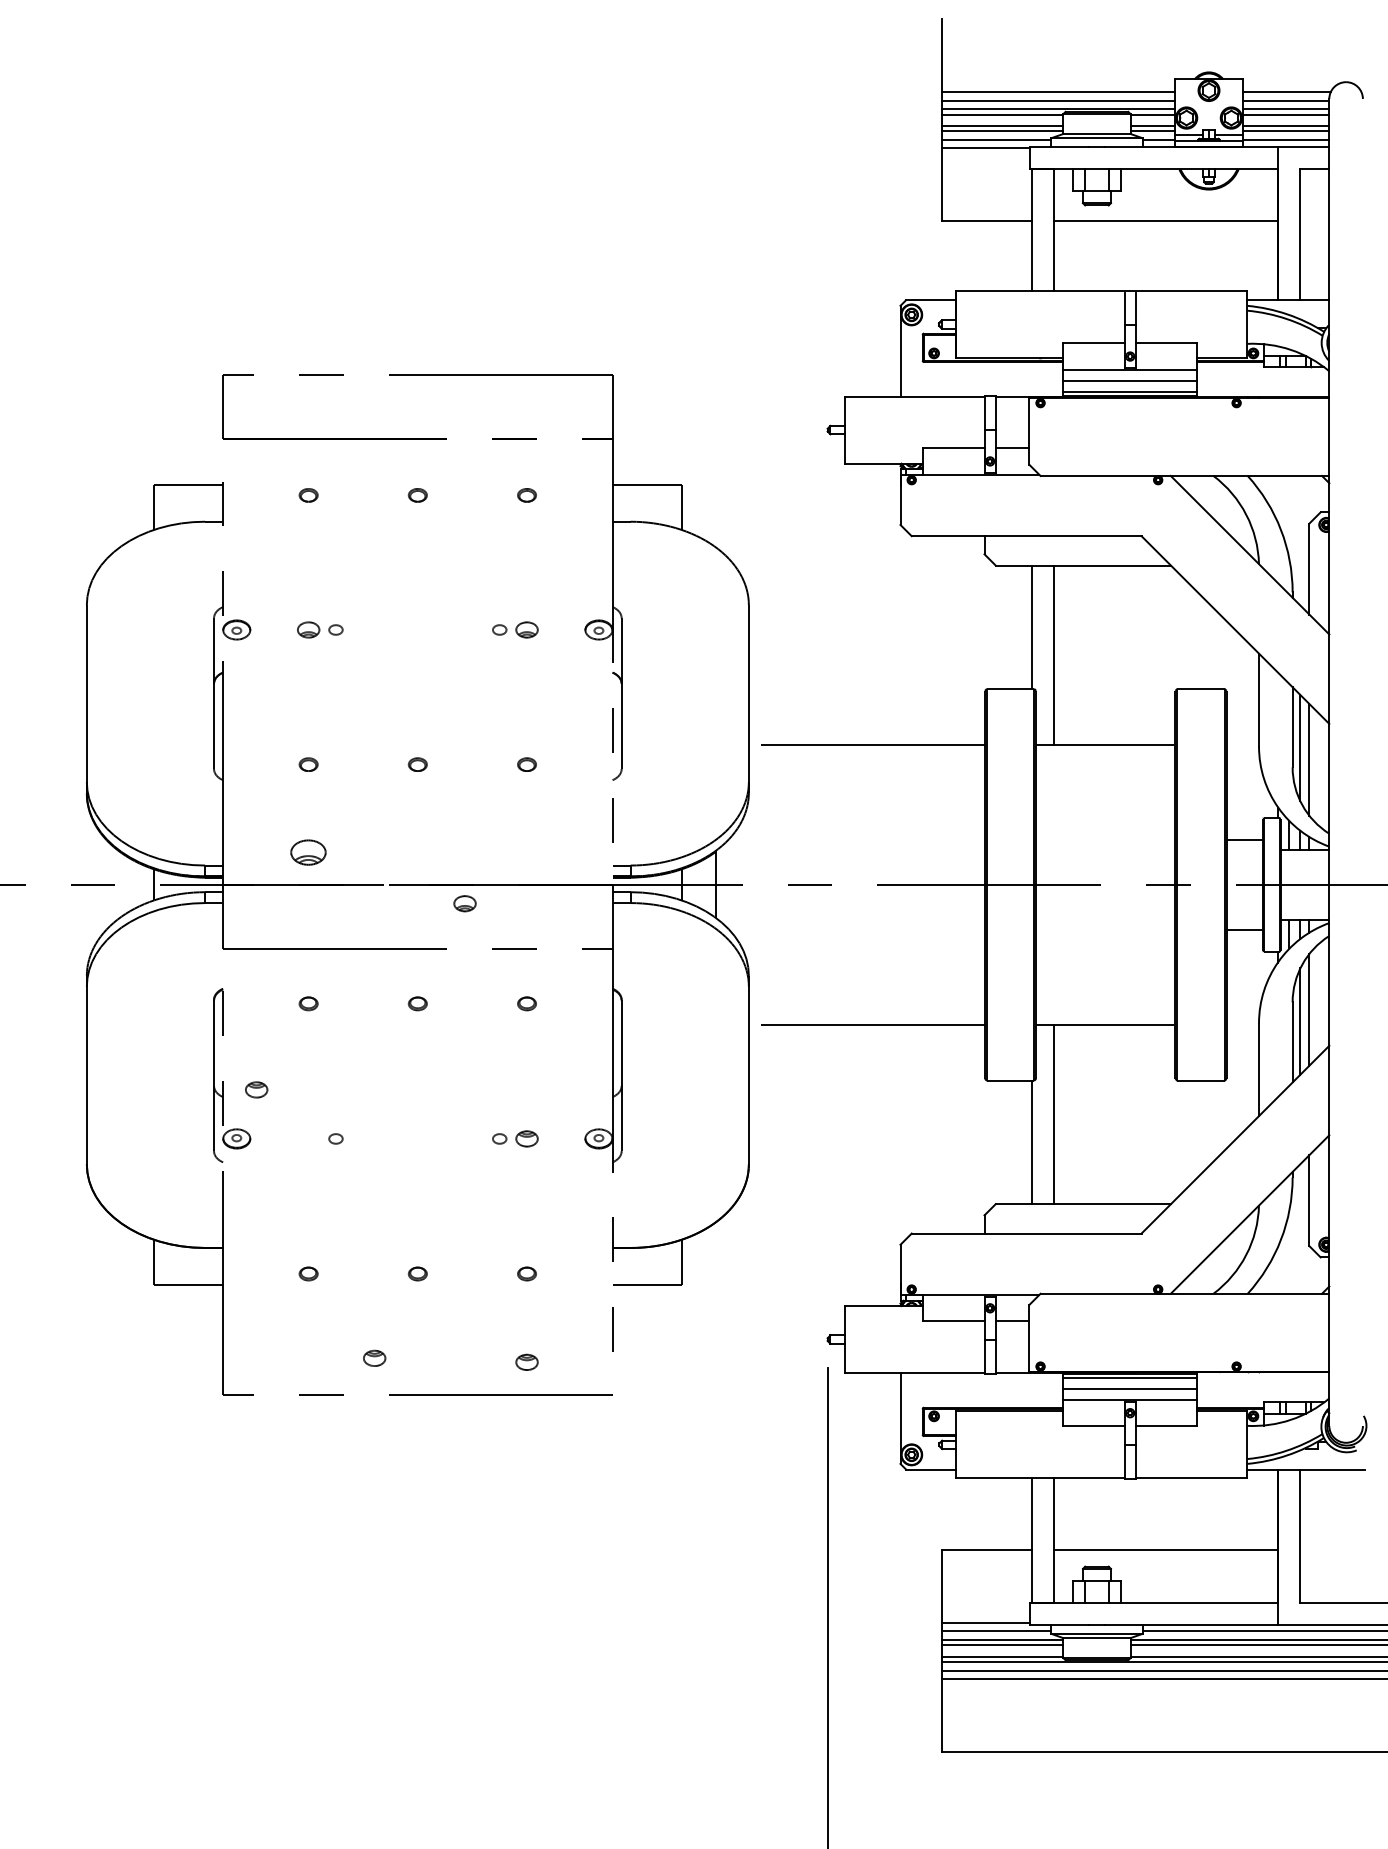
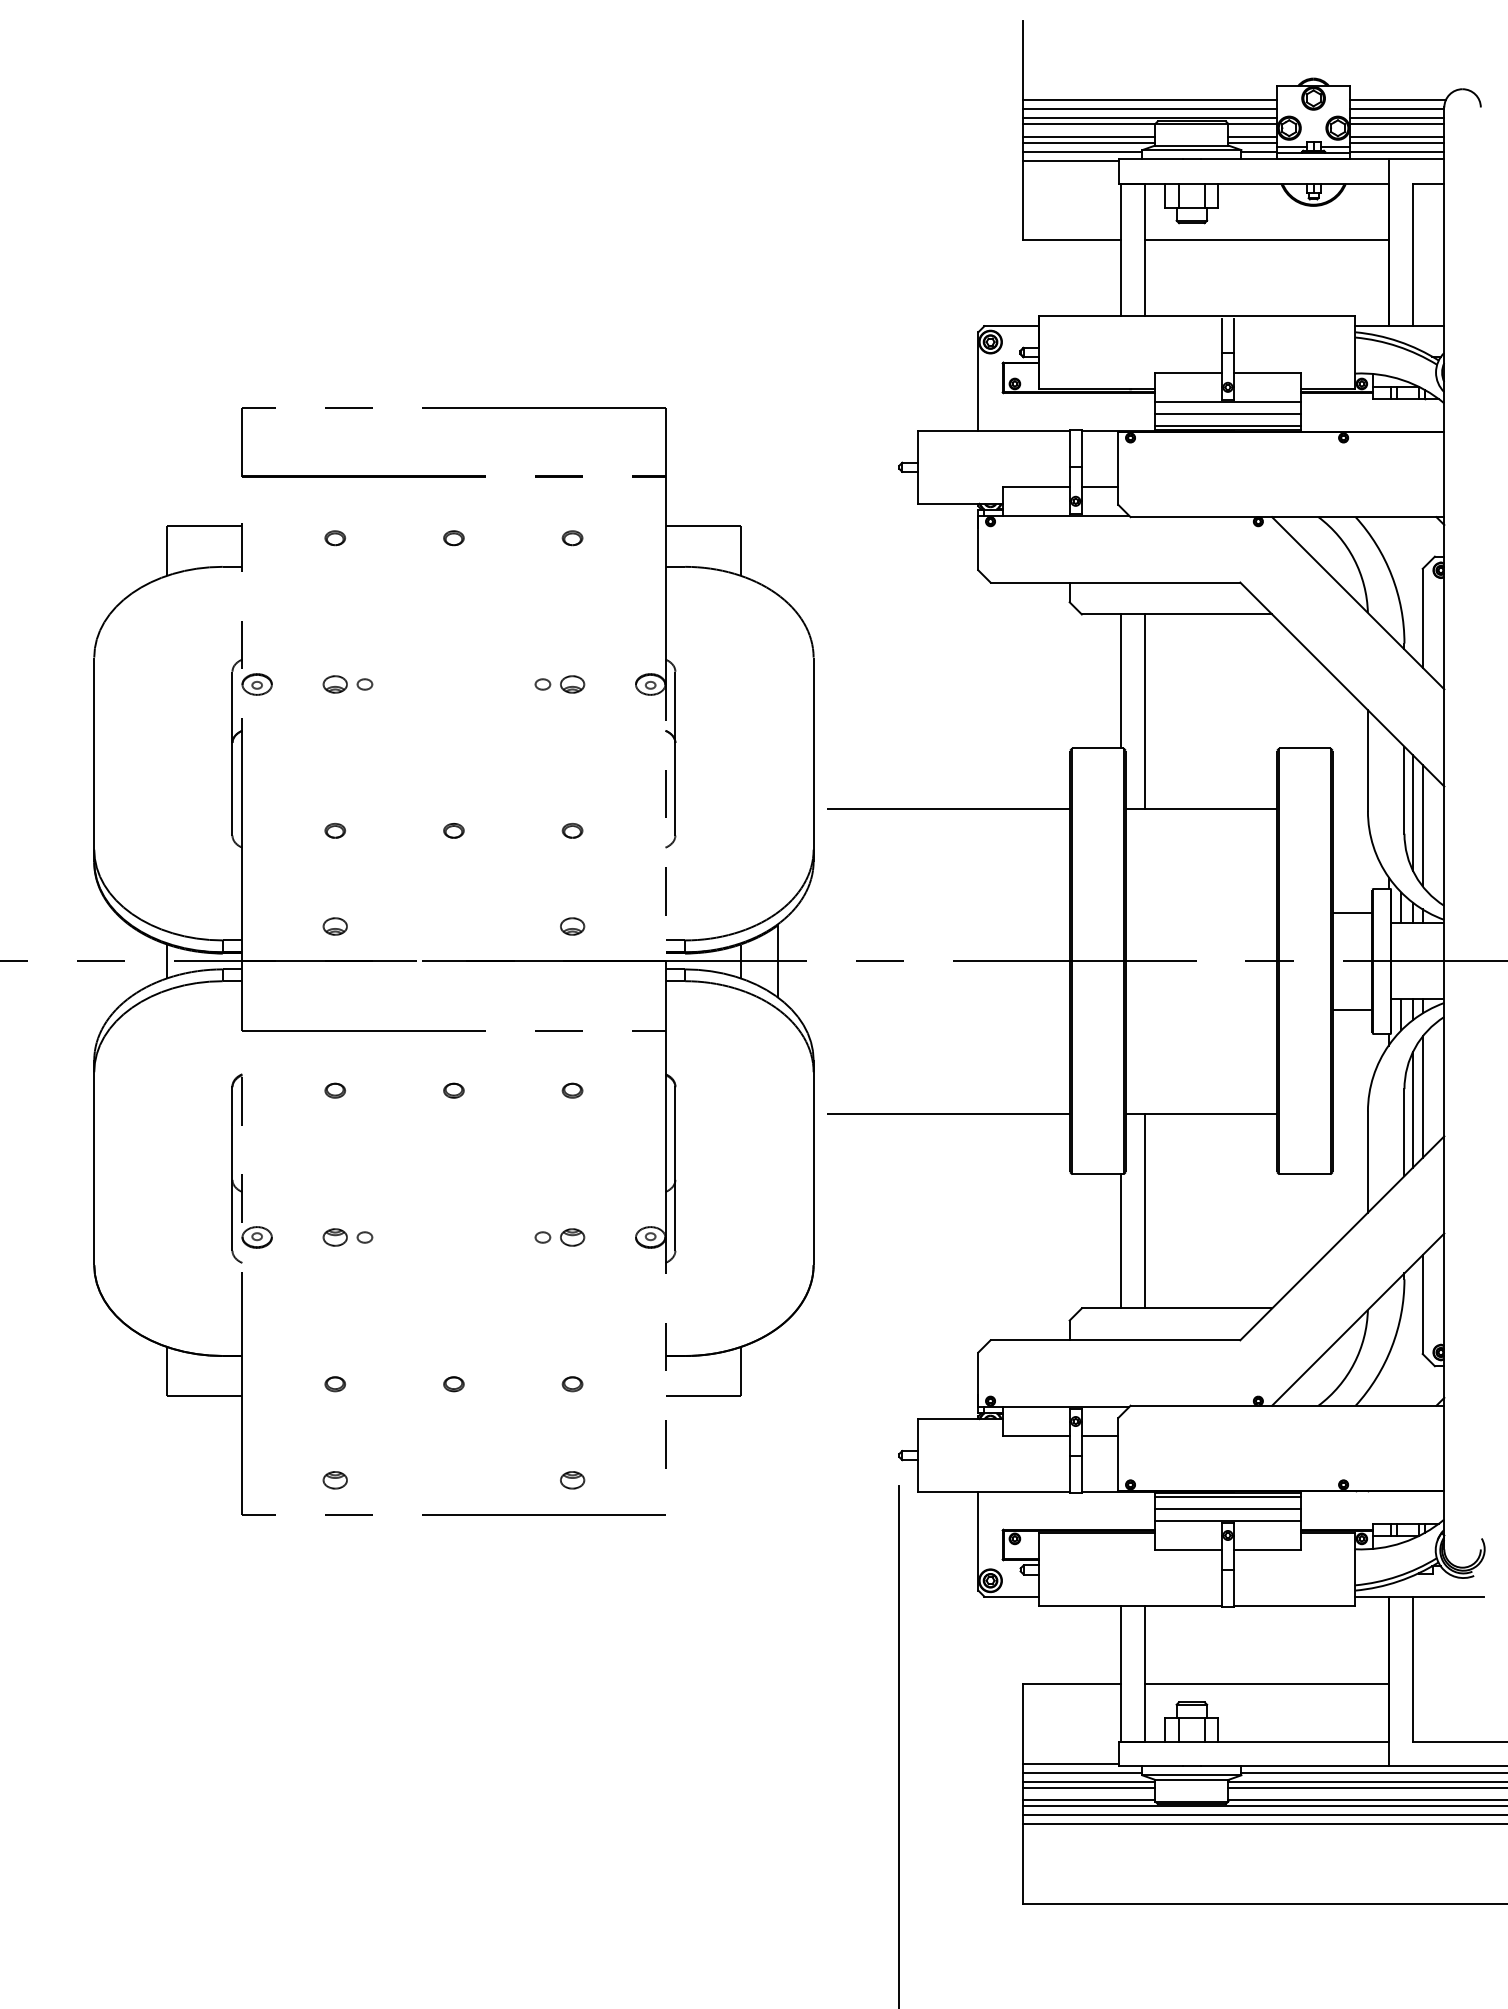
part: (308, 852) -> (335, 926), size x0.62
part: (464, 903) -> (571, 926), moved
part: (256, 1089) -> (335, 1237), moved
part: (374, 1357) -> (335, 1479), moved

